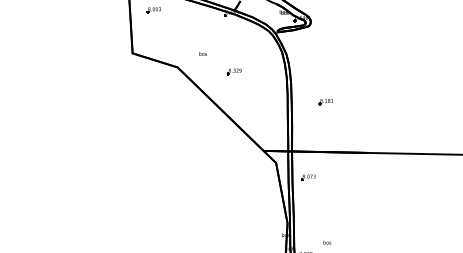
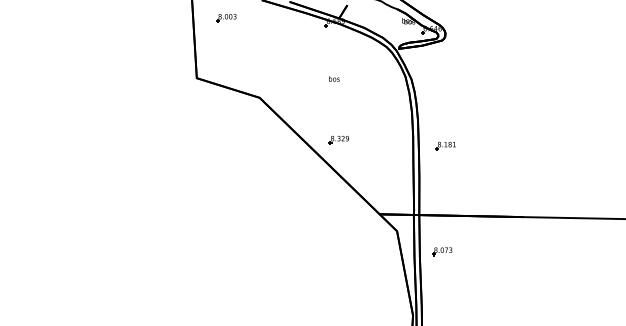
text: (202, 53) -> (333, 78), moved
part: (234, 71) -> (339, 139), moved
part: (325, 102) -> (445, 146), moved

